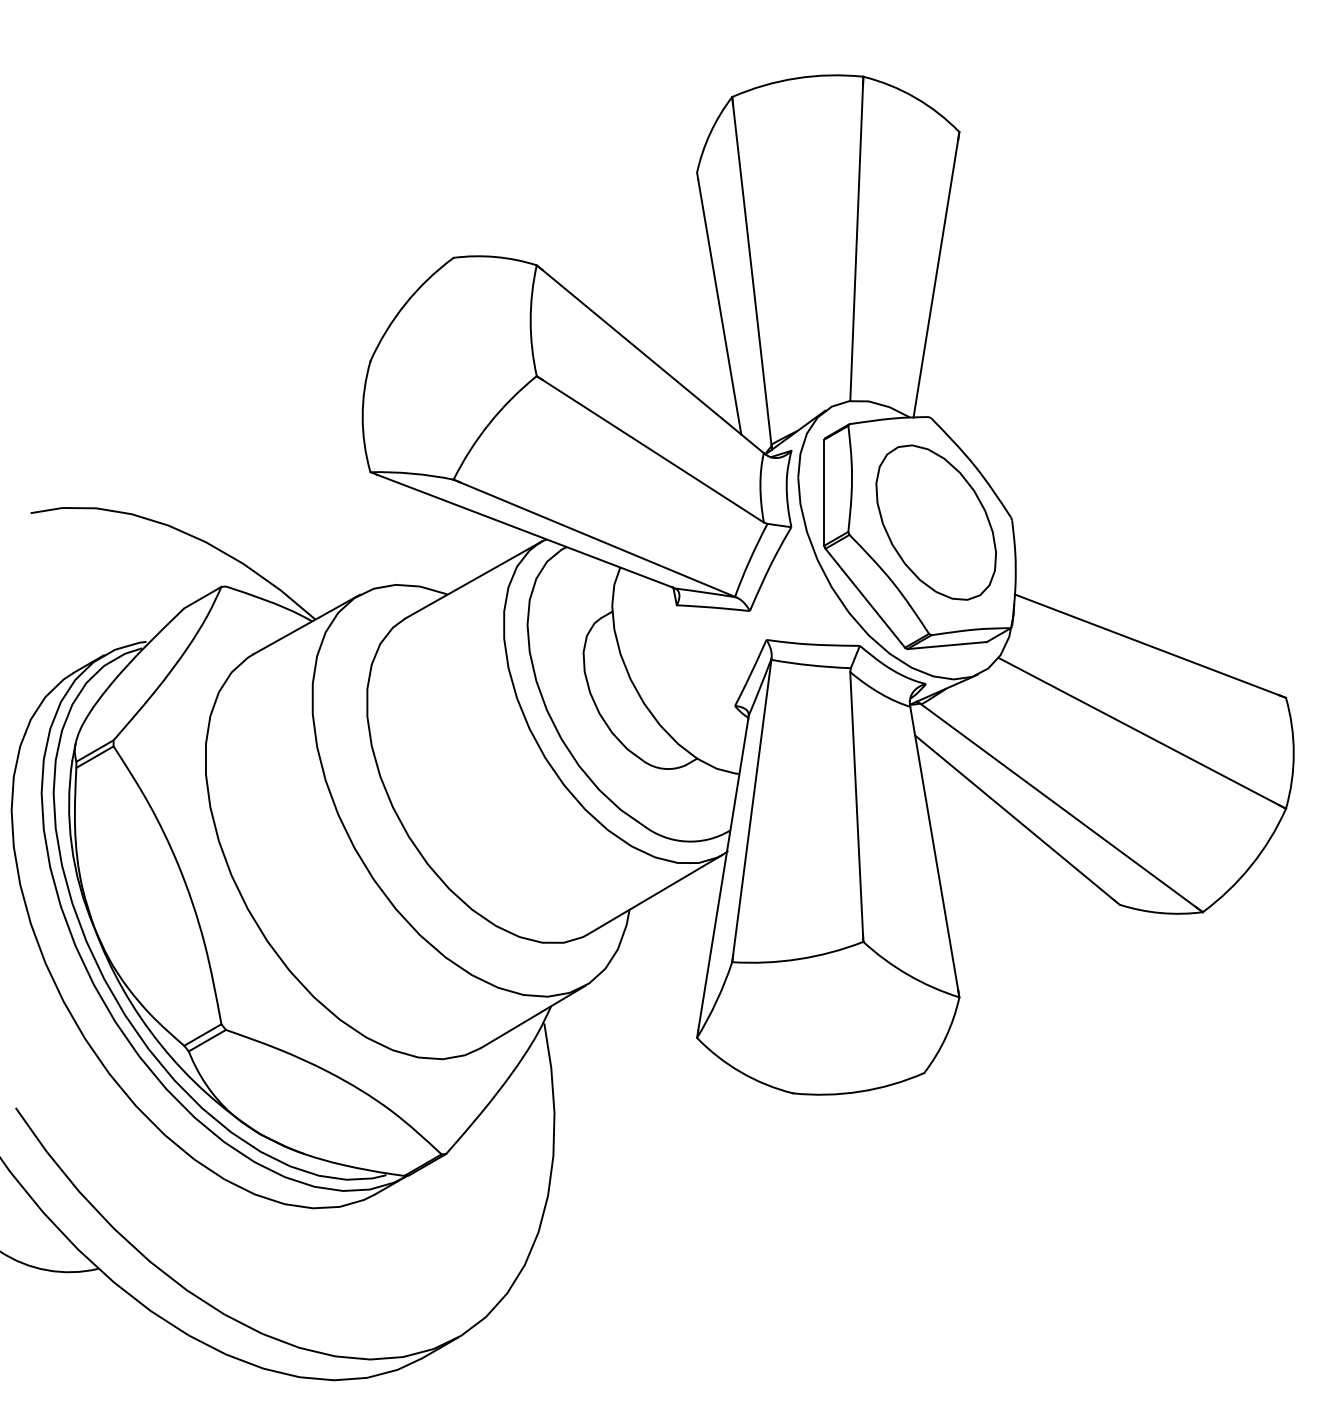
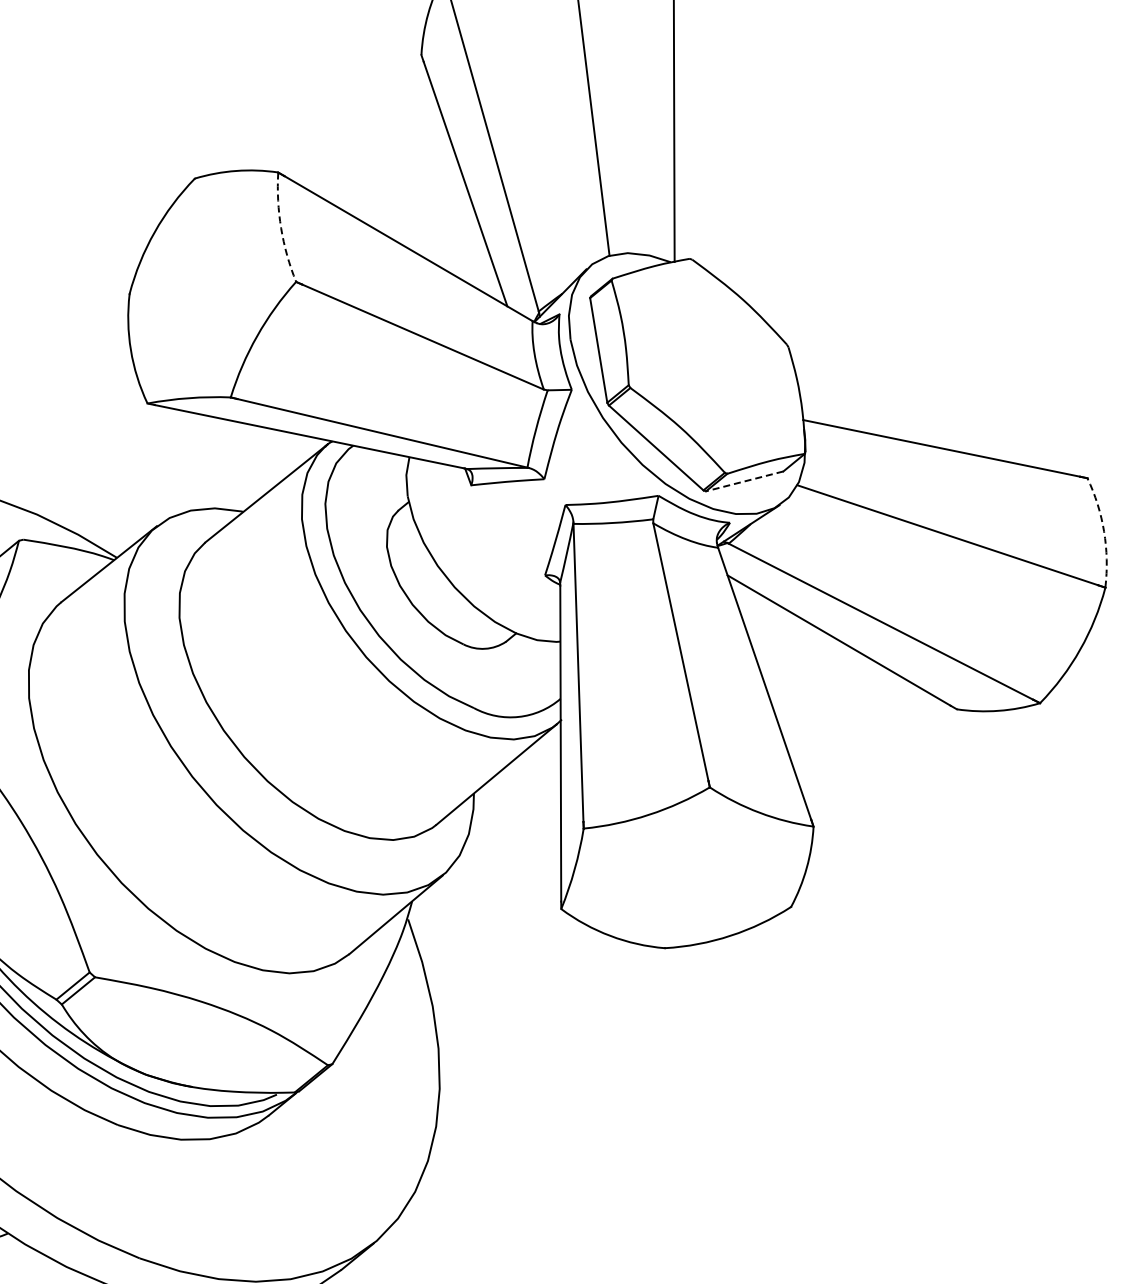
arc: (530, 320) -> (280, 227), solid -> dashed
part: (935, 522) -> (713, 361), removed
line: (947, 645) -> (744, 481), solid -> dashed
arc: (1293, 753) -> (1103, 531), solid -> dashed

